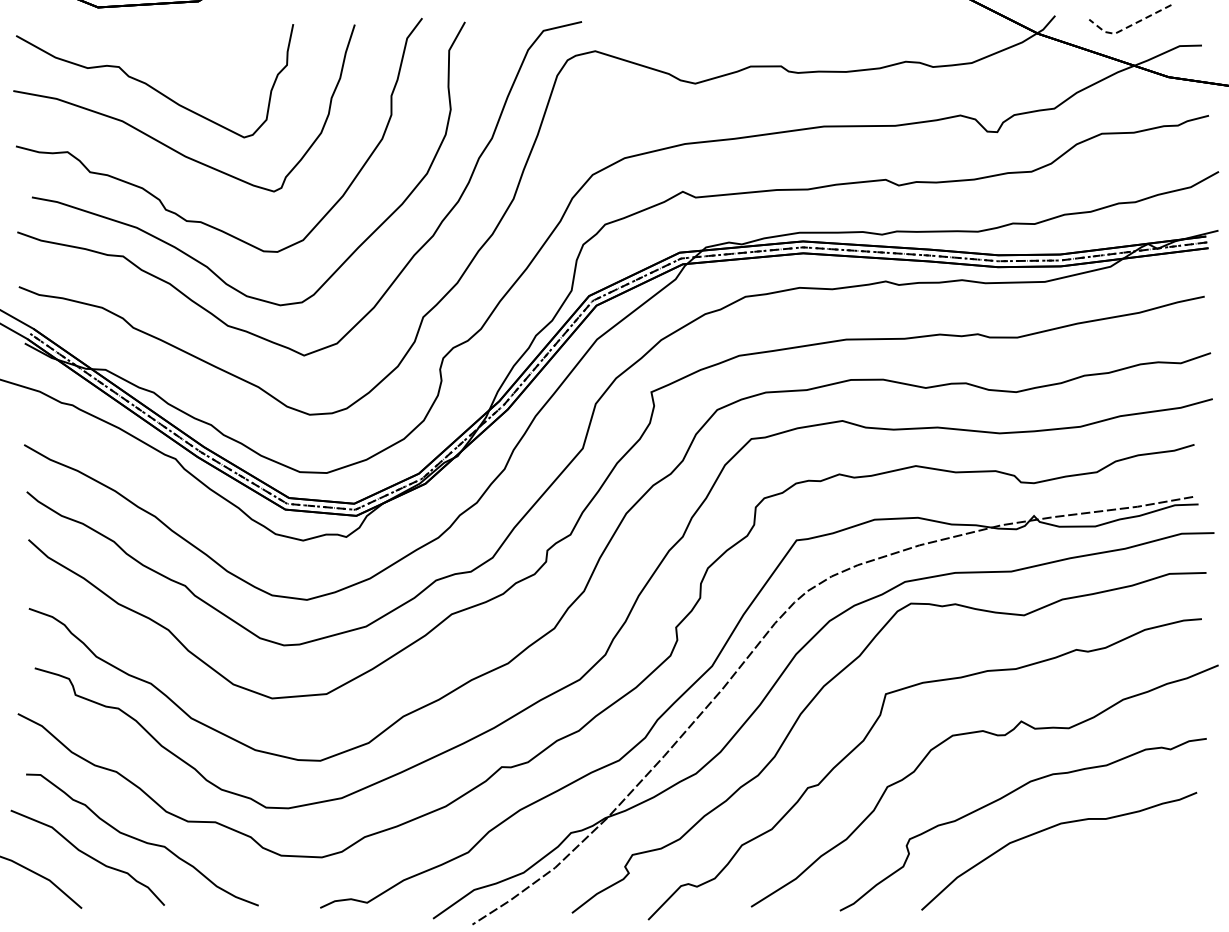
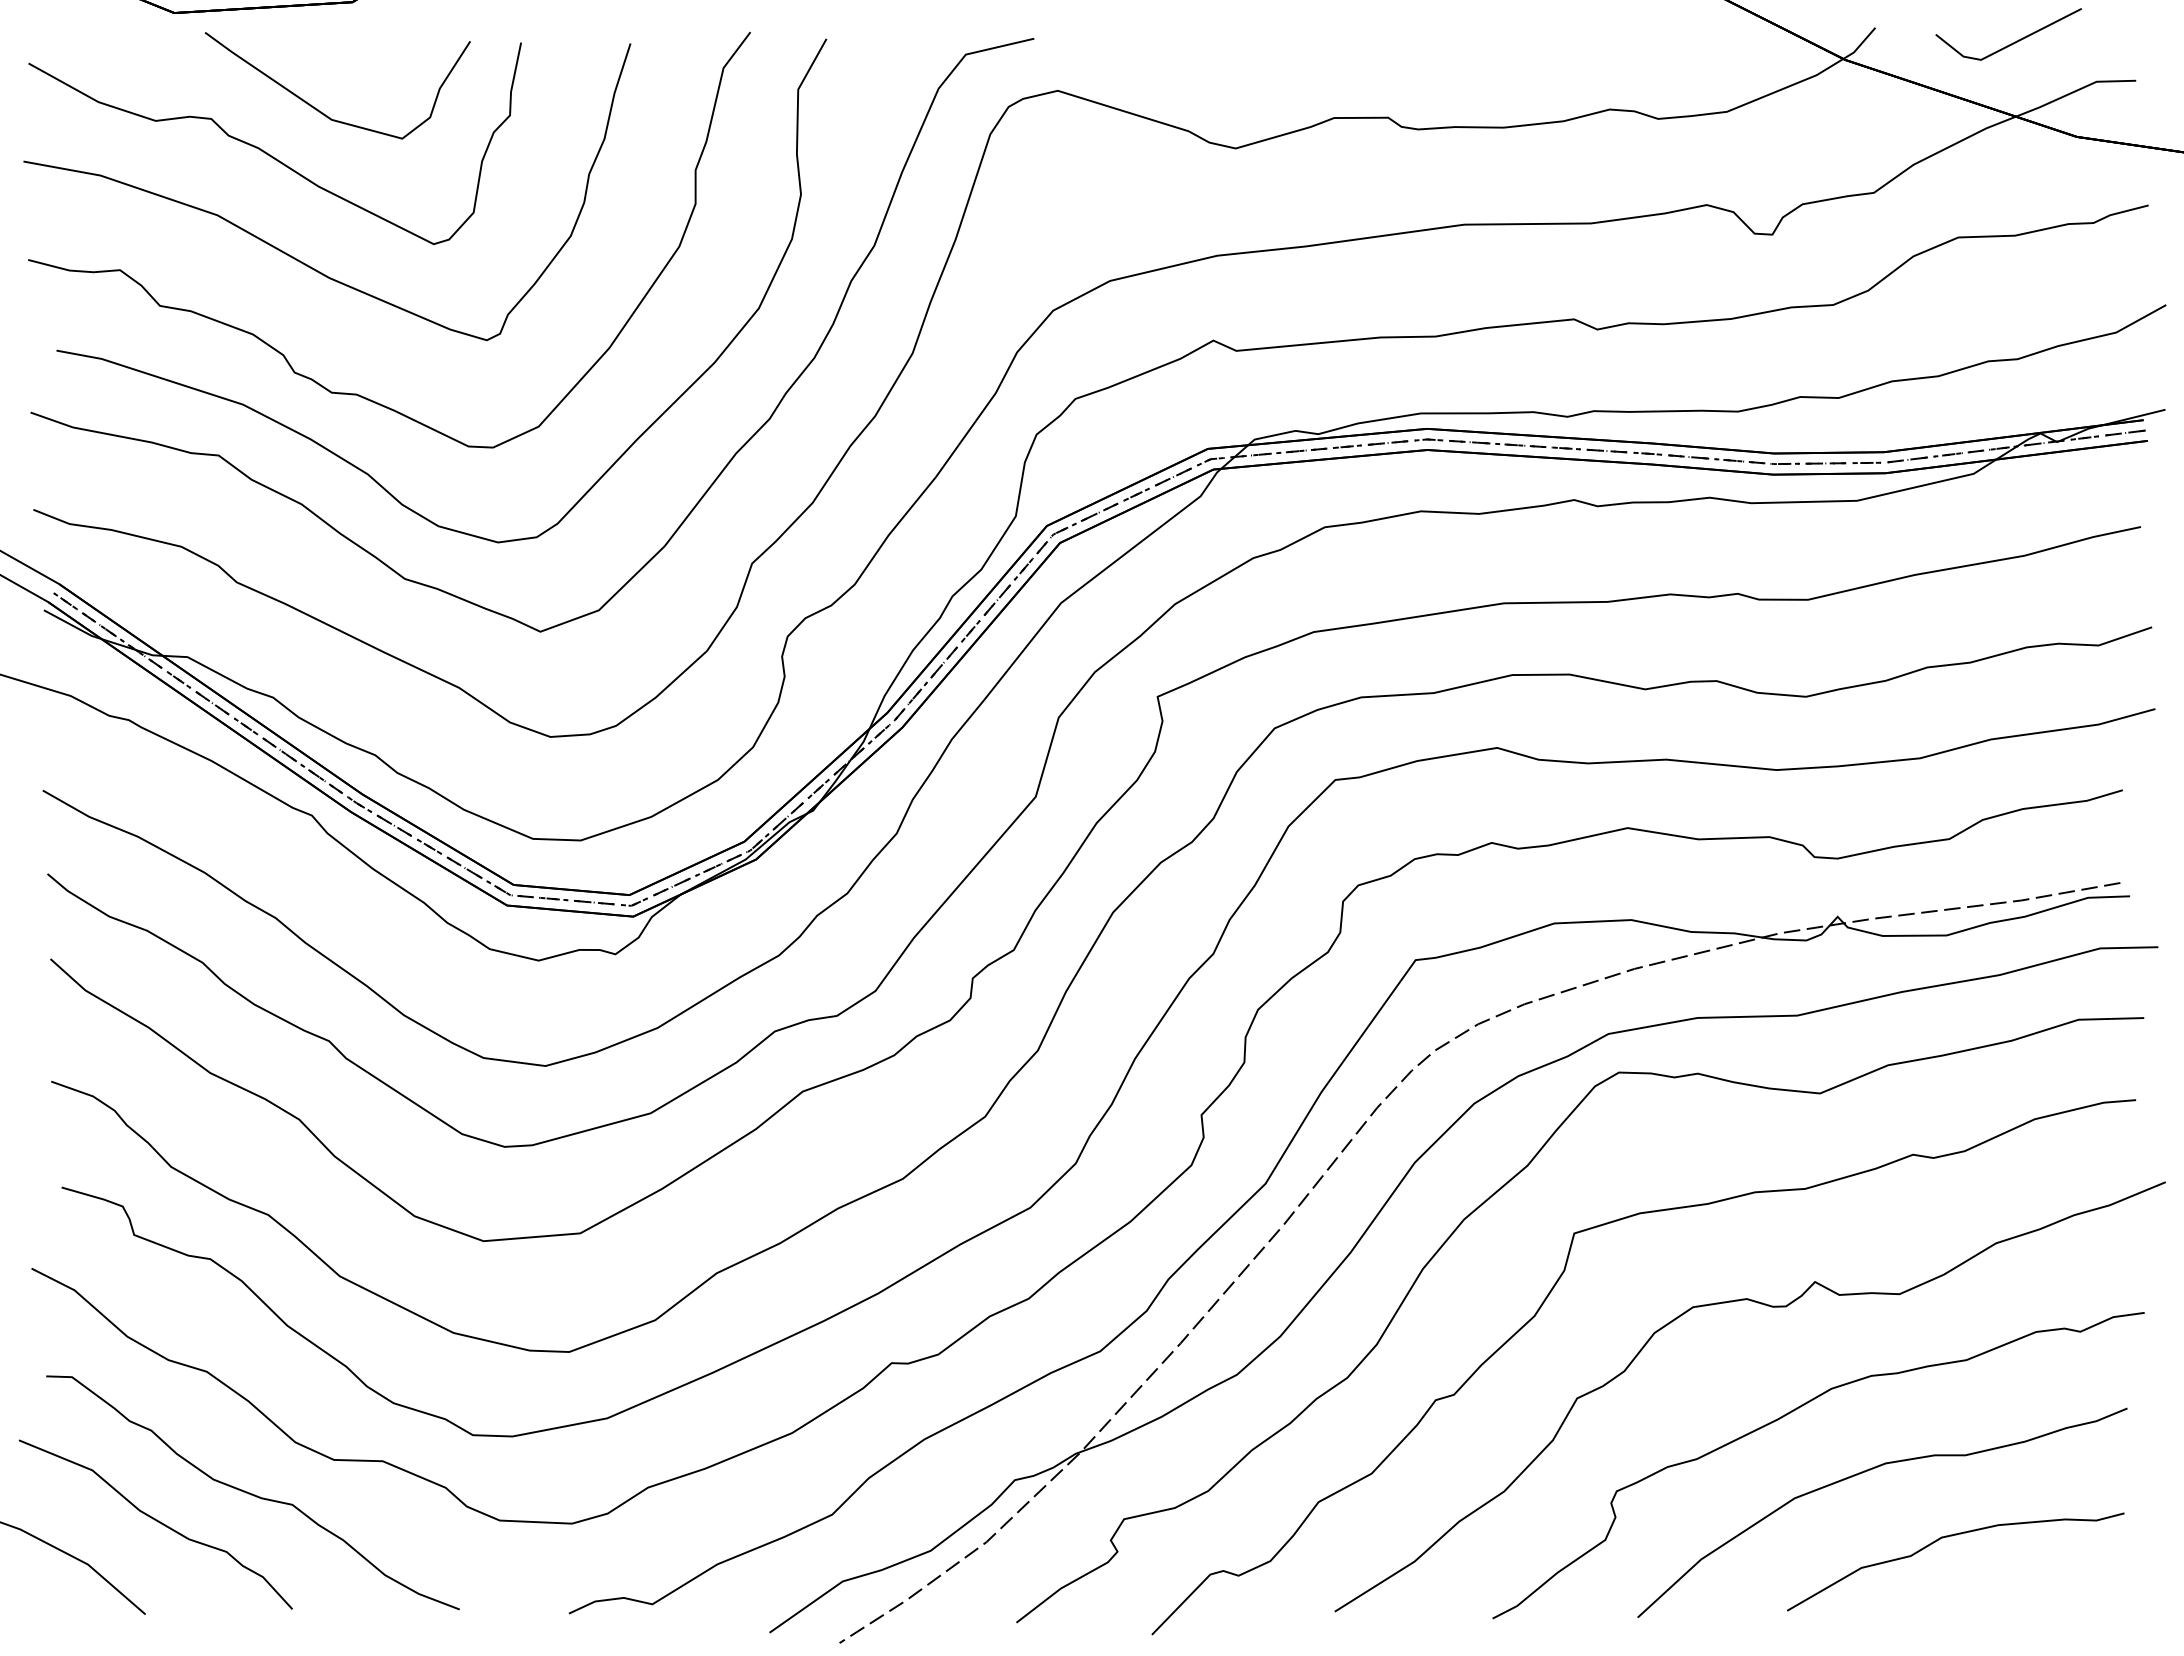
line: (1128, 27) -> (2005, 48), dashed -> solid
curve: (181, 62) -> (322, 110), added
curve: (1097, 865) -> (1950, 1538), added

